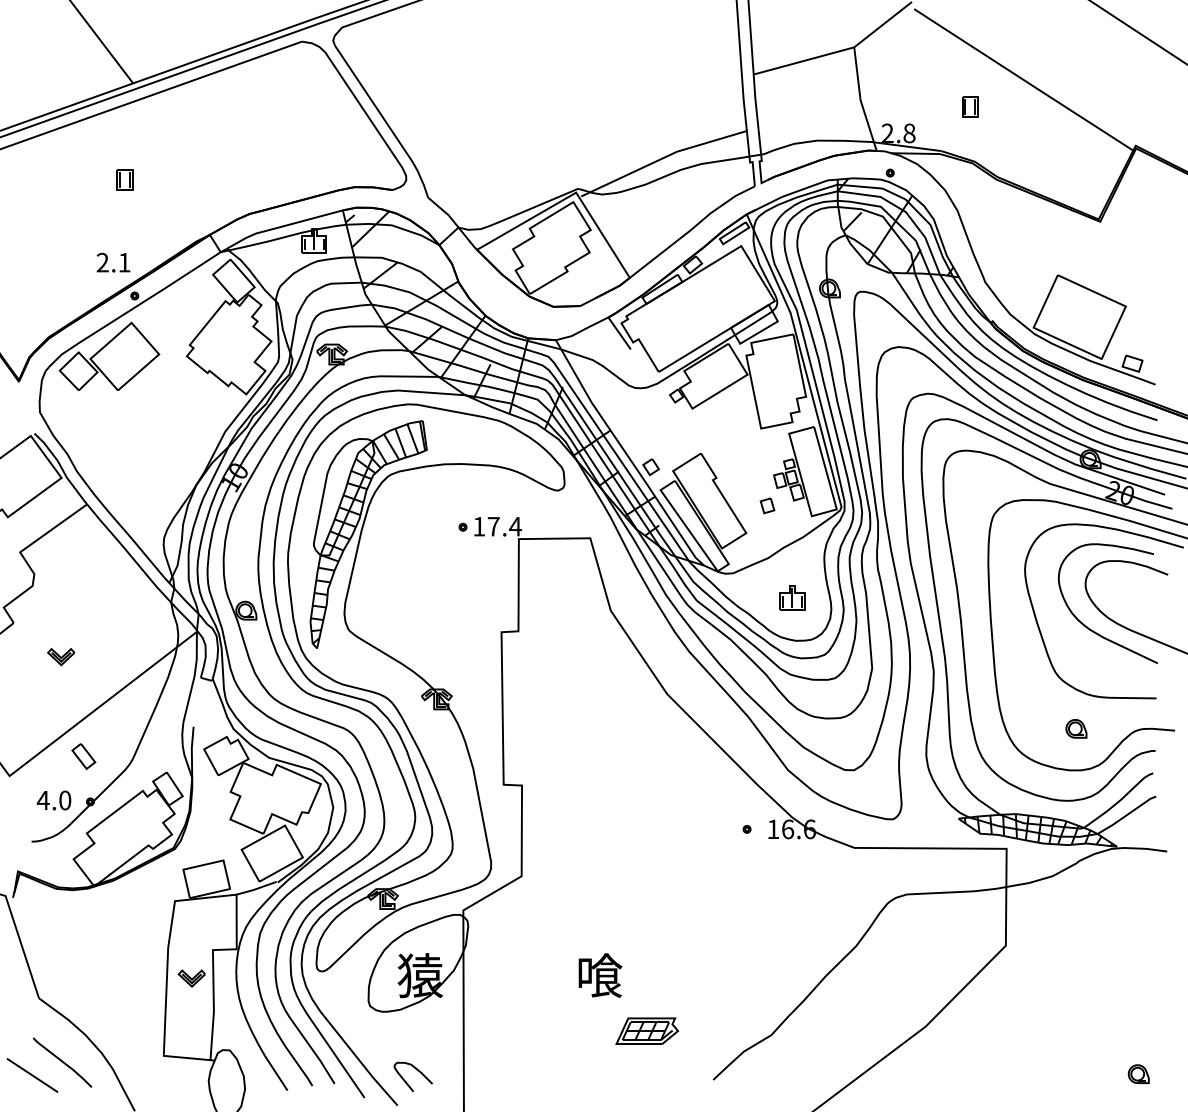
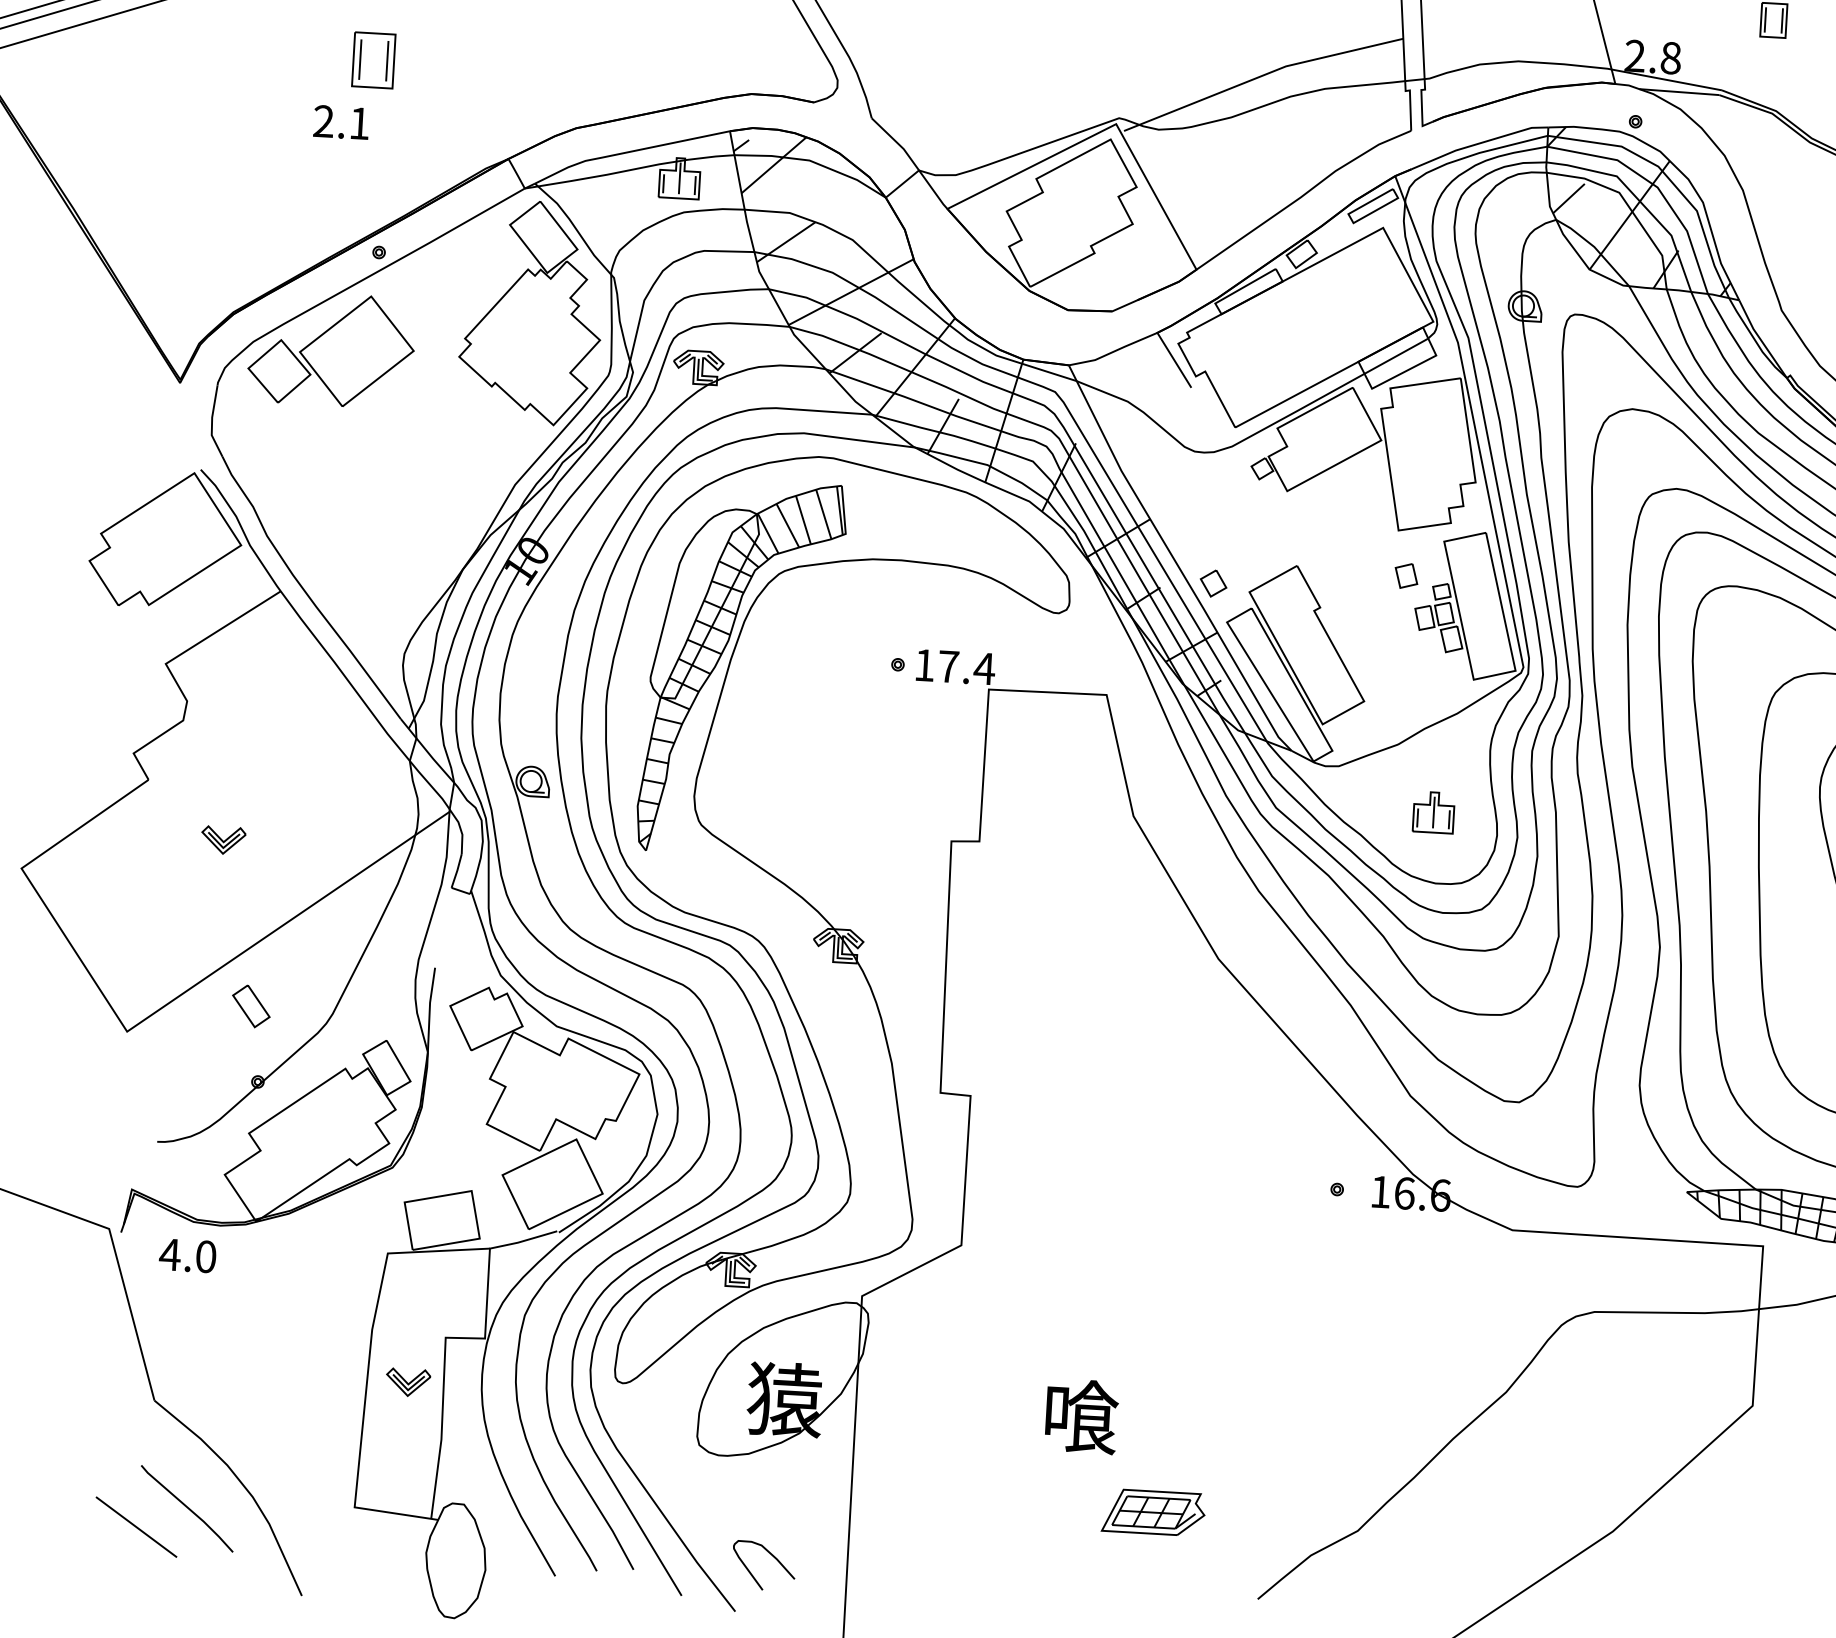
part: (124, 179) -> (373, 59), size x1.6
text: (113, 262) -> (341, 122), moved
part: (767, 505) -> (1406, 575), moved
text: (53, 800) -> (186, 1255), moved

